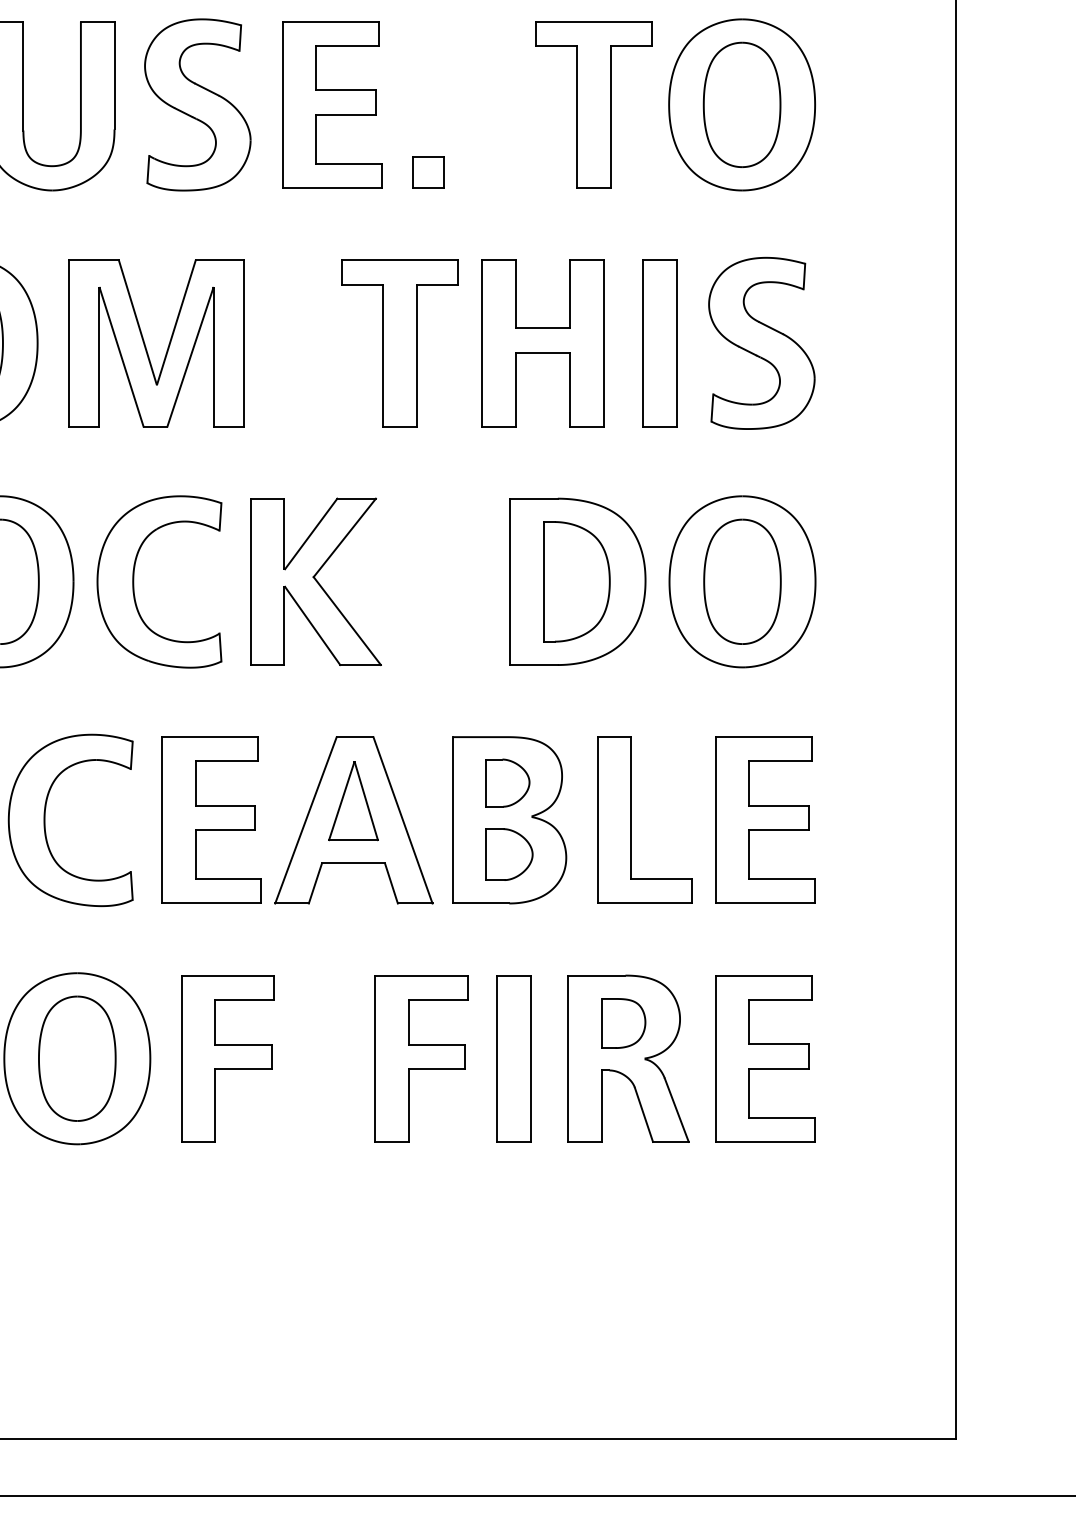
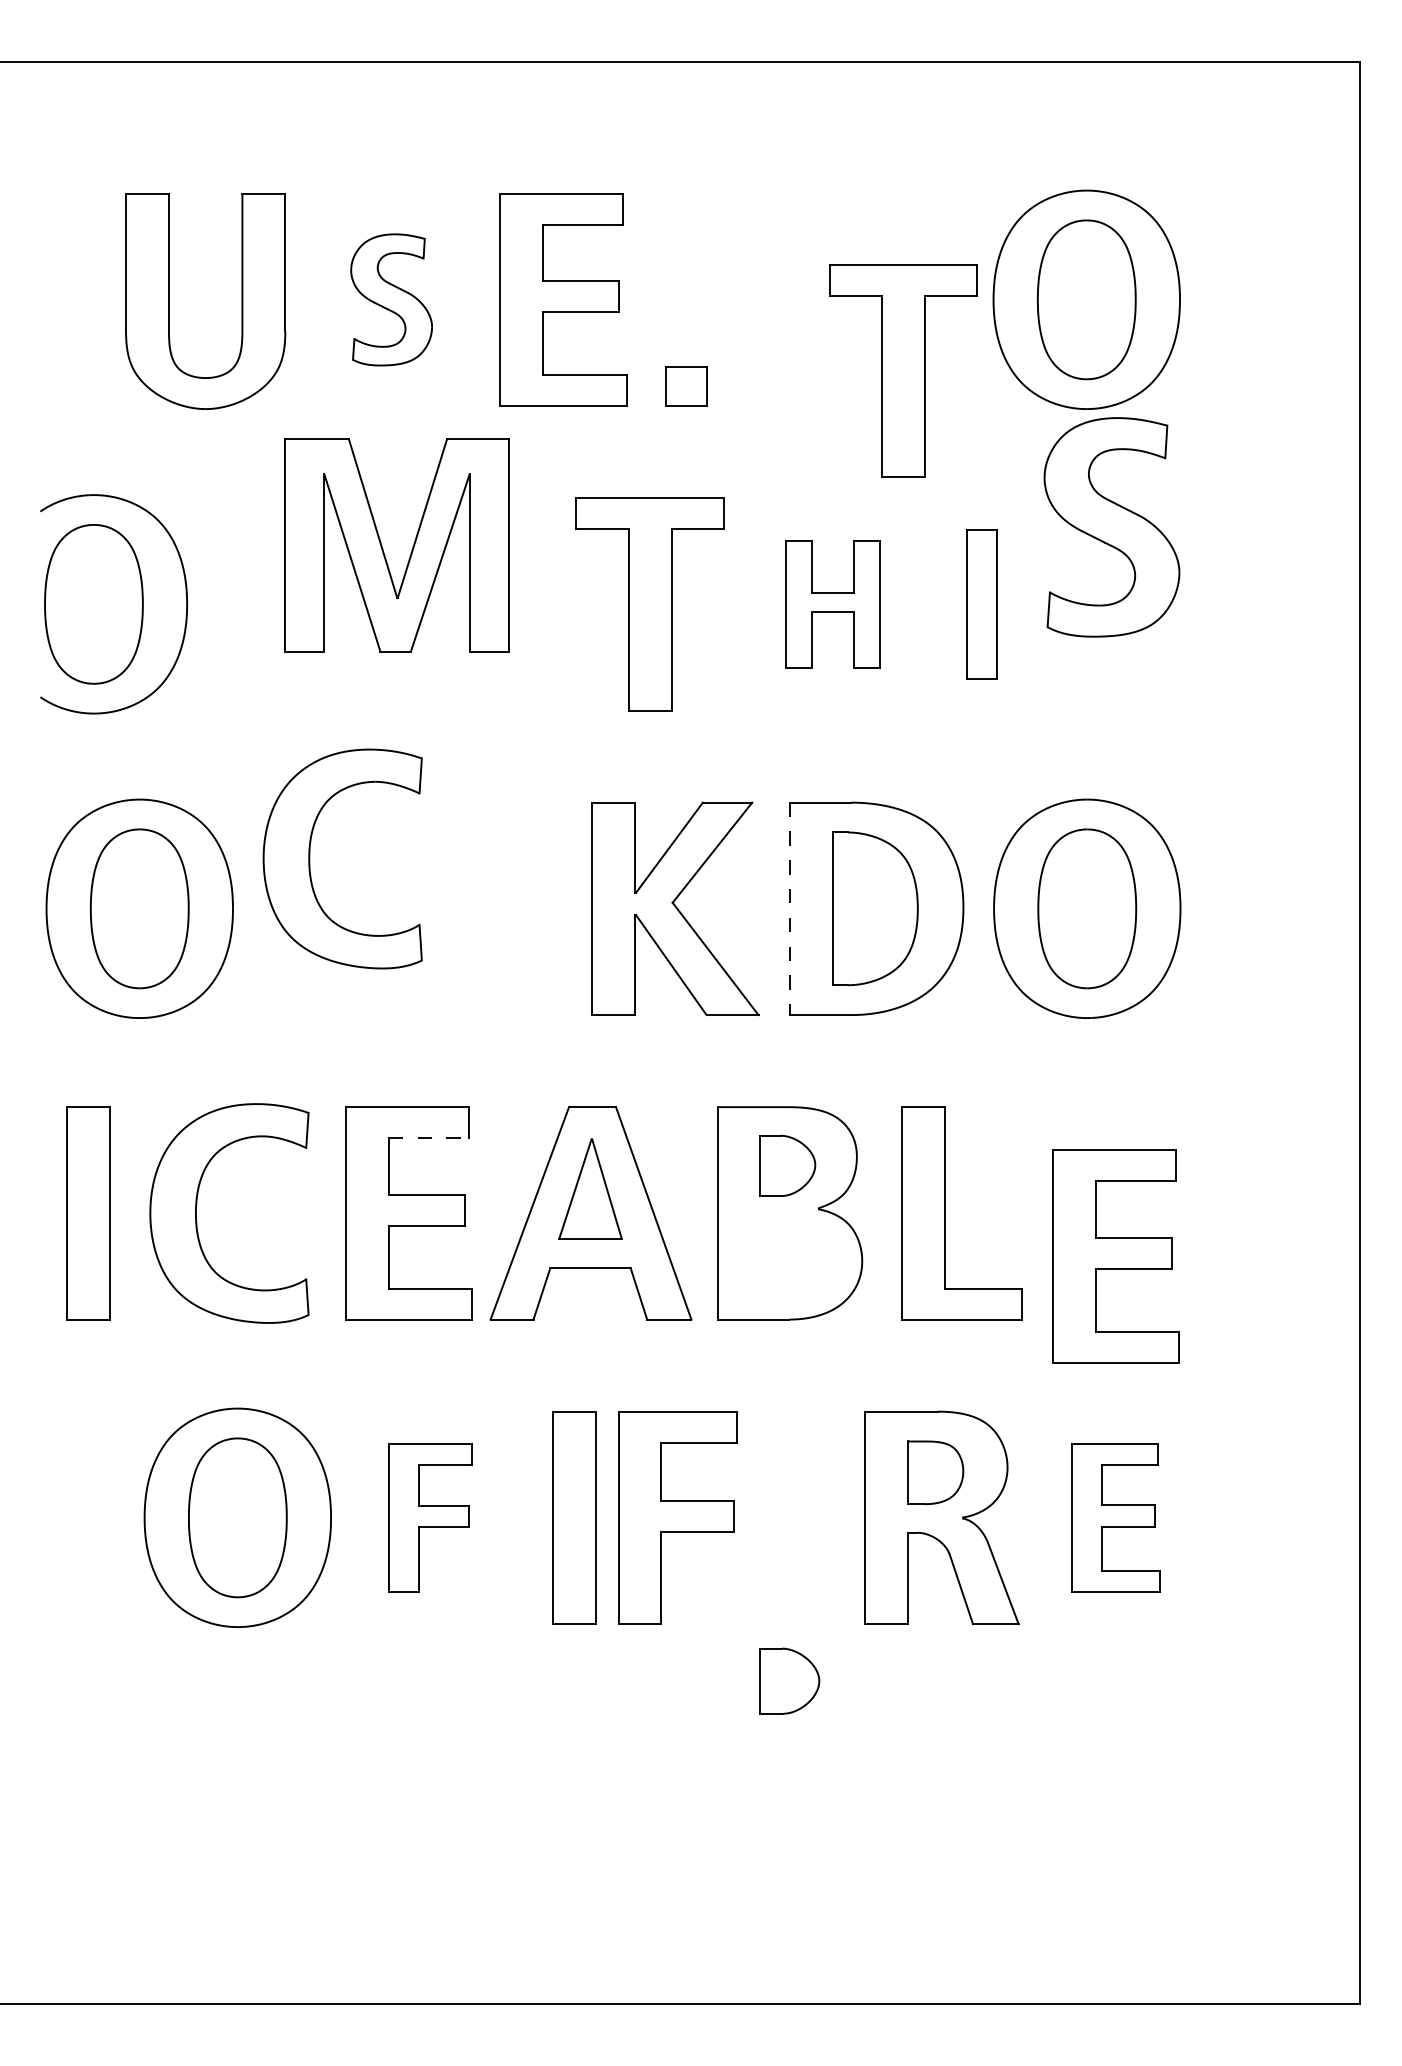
part: (197, 104) -> (391, 299), size x0.6
part: (593, 104) -> (903, 370), moved
part: (543, 343) -> (832, 604), size x0.6
part: (659, 343) -> (981, 604), size x0.7
part: (761, 343) -> (1111, 527), moved
part: (145, 345) -> (383, 548), moved
part: (134, 581) -> (310, 858), moved
part: (315, 581) -> (675, 908), moved
line: (510, 582) -> (790, 909), solid -> dashed
line: (227, 761) -> (429, 1138), solid -> dashed
part: (764, 820) -> (1115, 1256), moved
part: (509, 854) -> (789, 1680), moved
part: (227, 1058) -> (429, 1517), size x0.7
part: (514, 1058) -> (574, 1517), moved
part: (764, 1058) -> (1115, 1517), size x0.7

